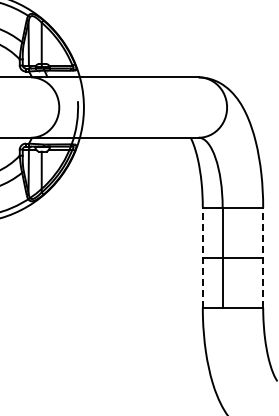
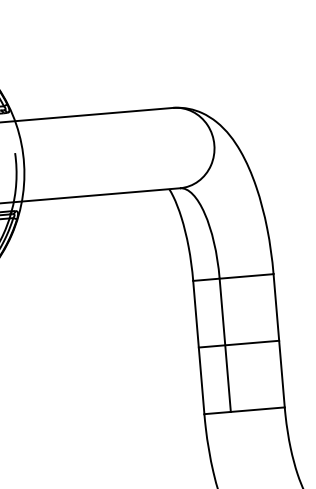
line: (202, 257) -> (198, 347), dashed -> solid
line: (263, 257) -> (279, 340), dashed -> solid

